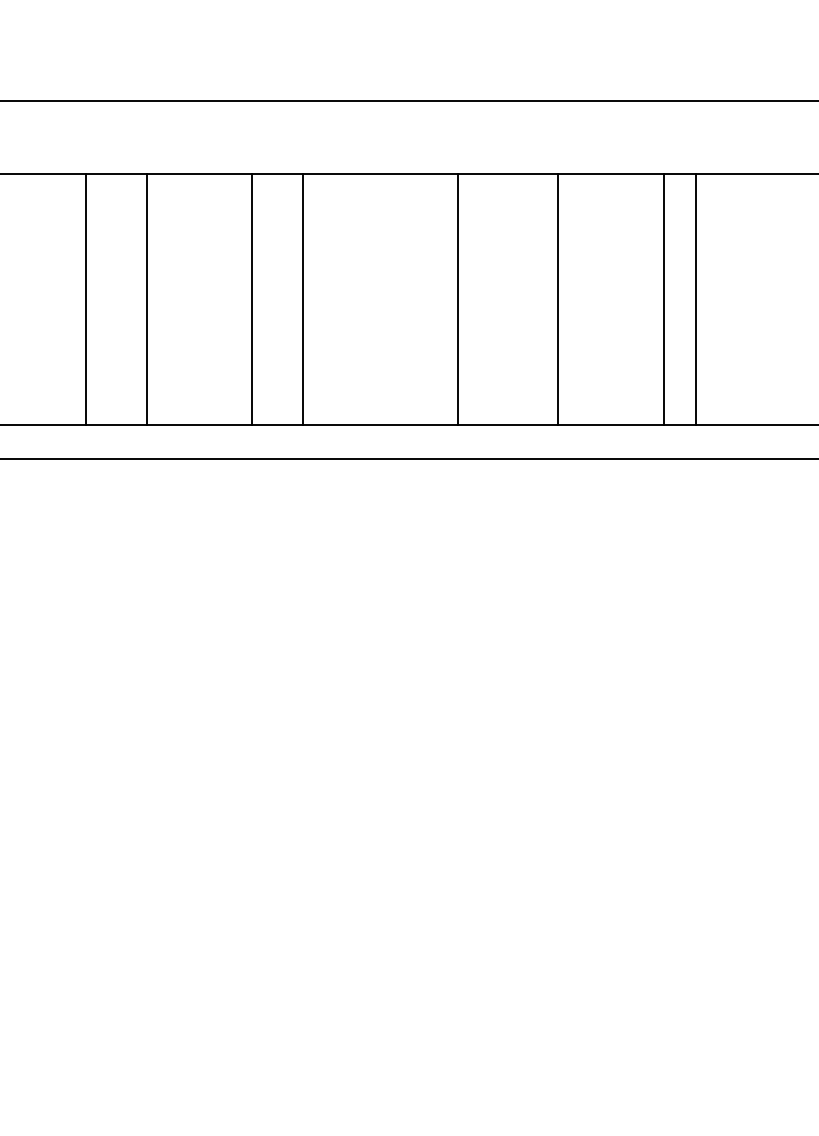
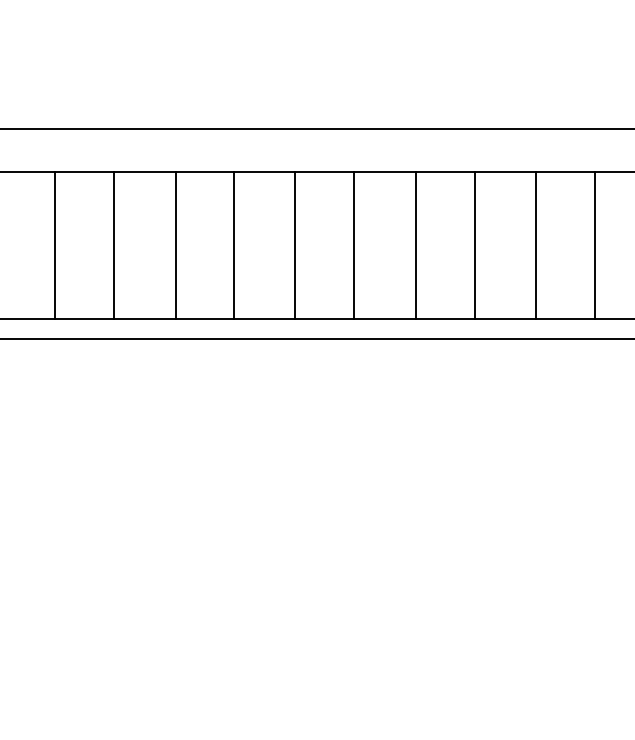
line: (86, 299) -> (55, 245), moved
line: (303, 299) -> (234, 245), moved
line: (695, 299) -> (474, 245), moved

